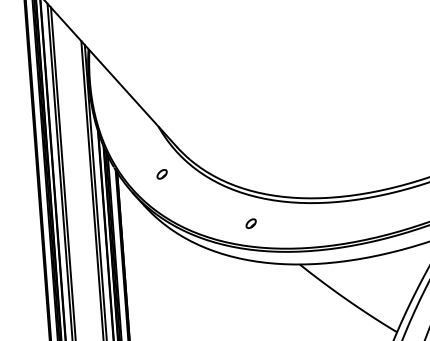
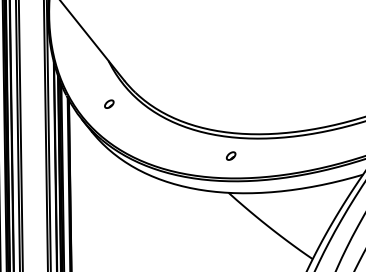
part: (250, 223) -> (230, 155), moved

